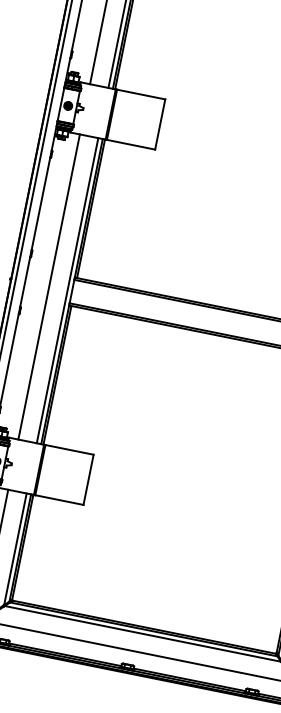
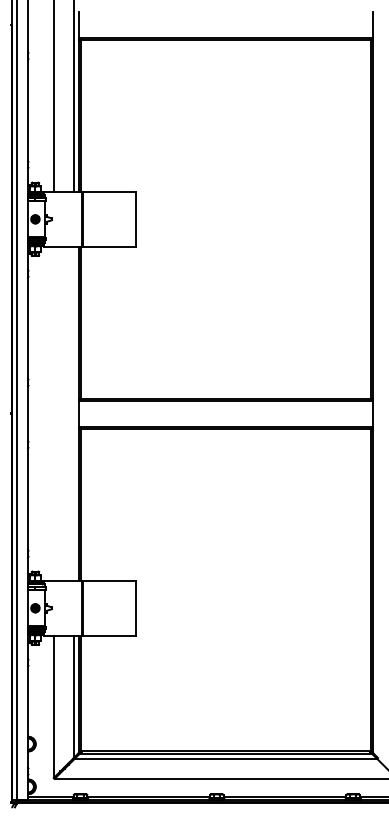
line: (48, 286) -> (53, 413), removed
line: (67, 290) -> (73, 413), removed

